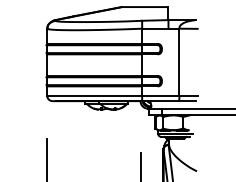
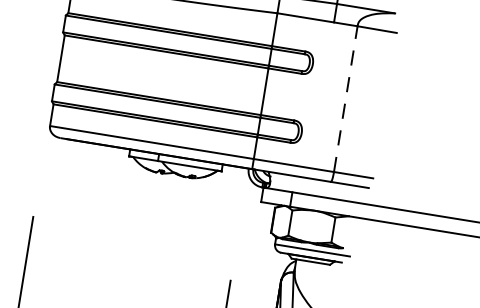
line: (179, 62) -> (345, 98), solid -> dashed

